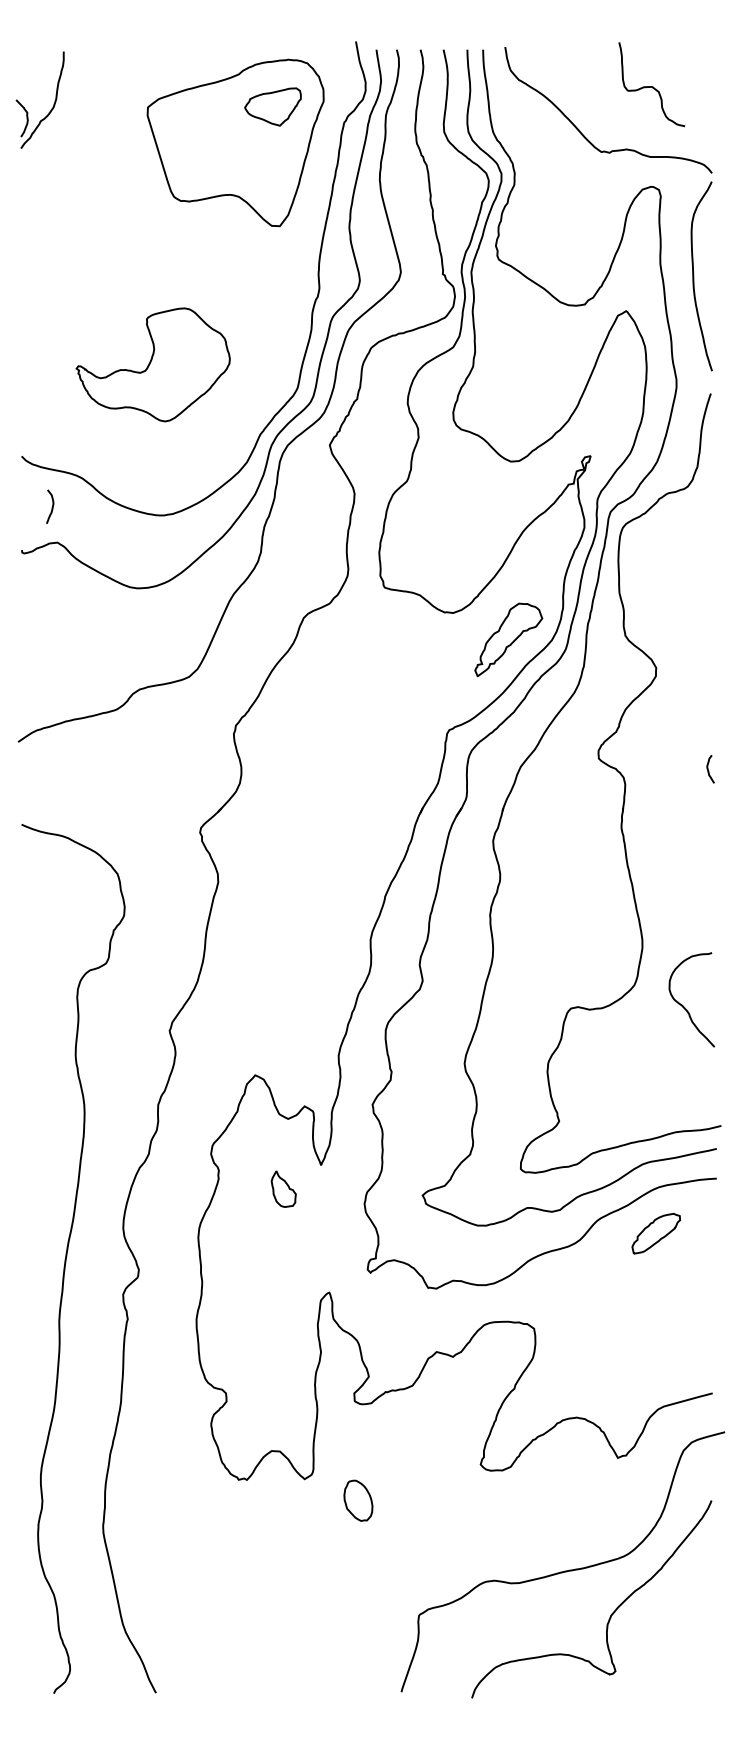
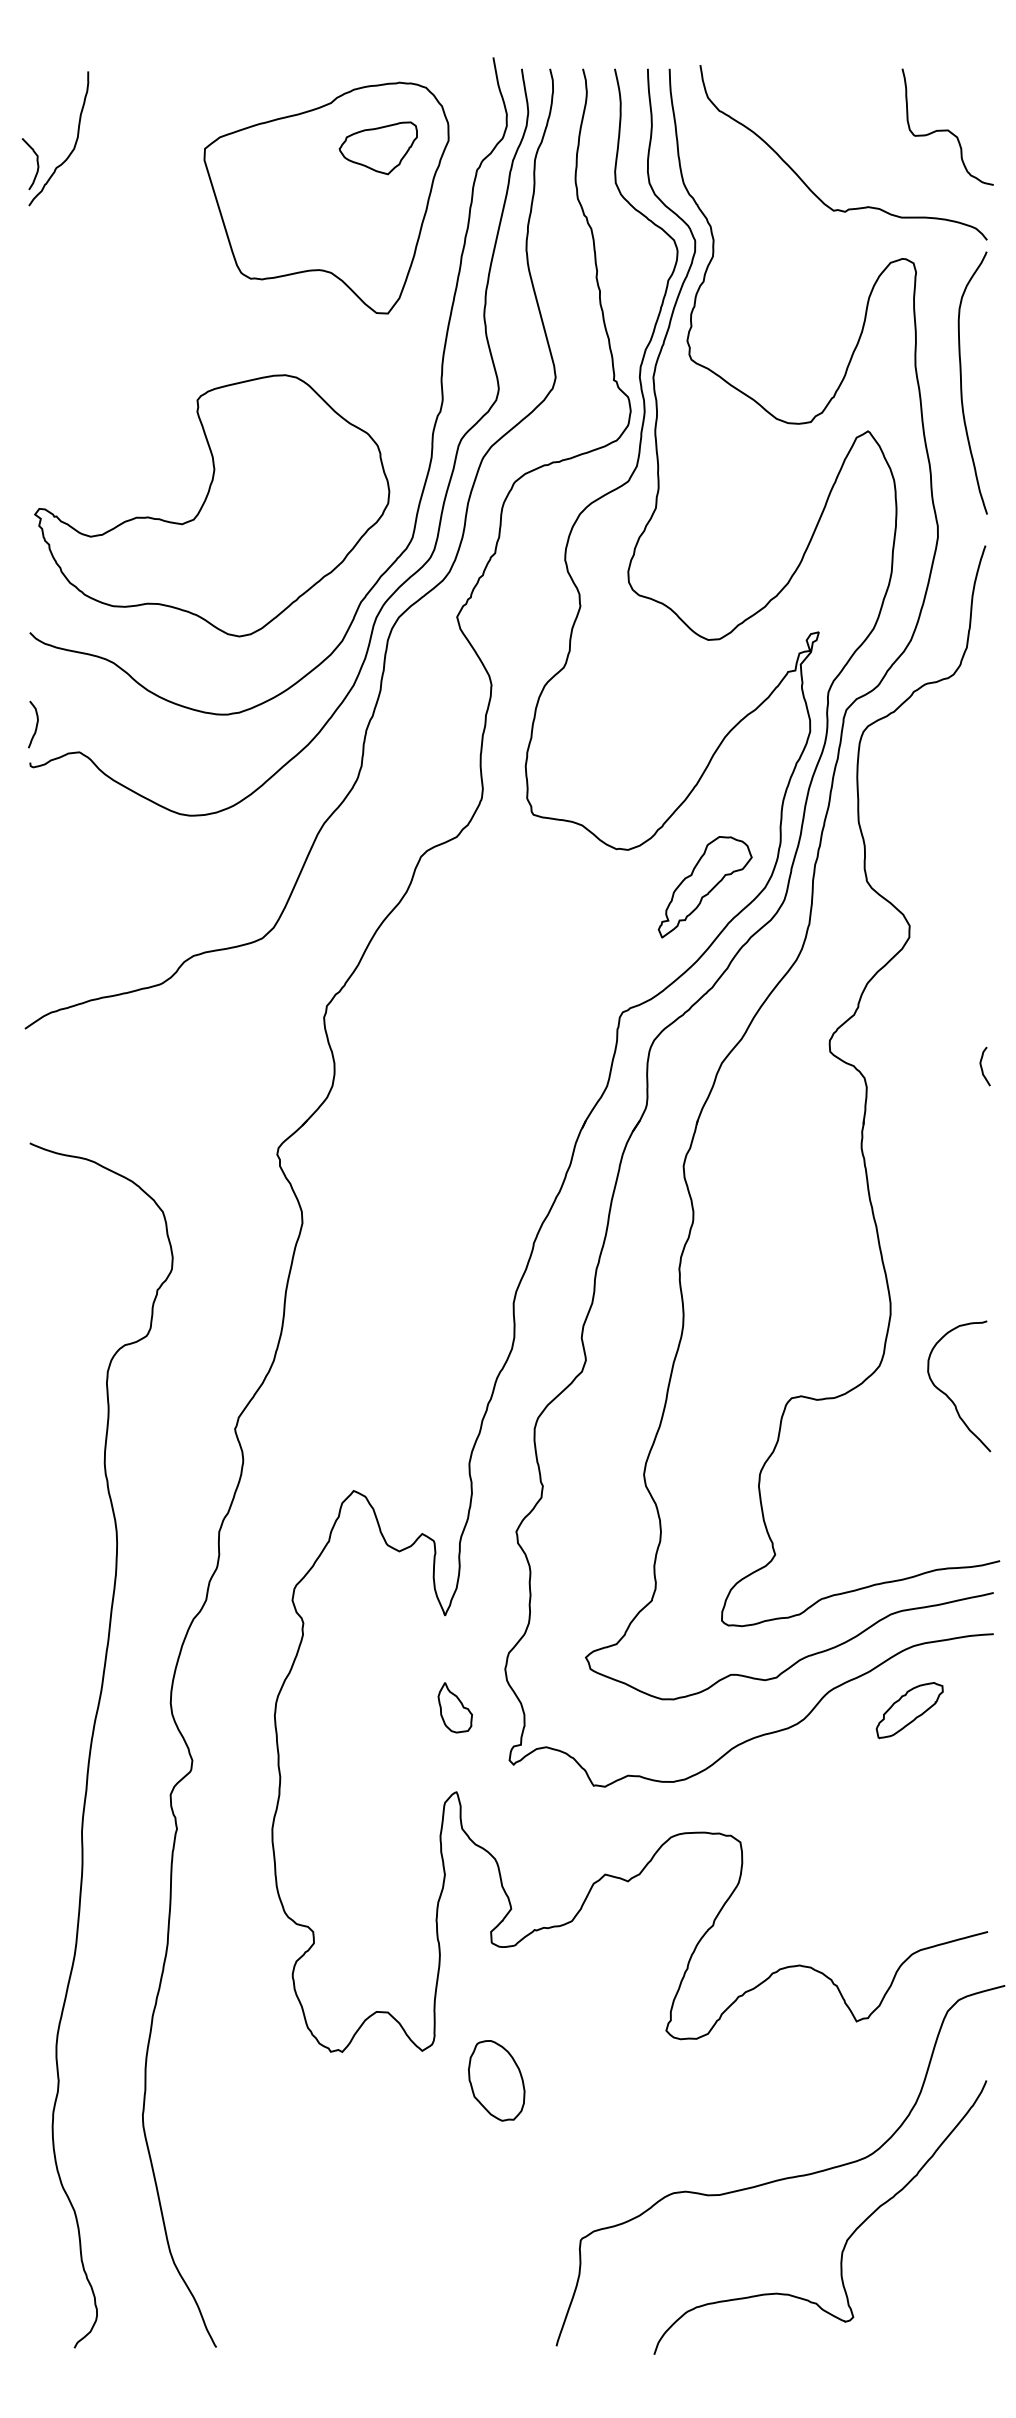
curve: (651, 86) -> (947, 129), moved
part: (153, 364) -> (212, 505), size x1.67
curve: (51, 508) -> (35, 726), moved
part: (283, 1188) -> (454, 1707), moved
part: (358, 1500) -> (496, 2080), size x1.43

